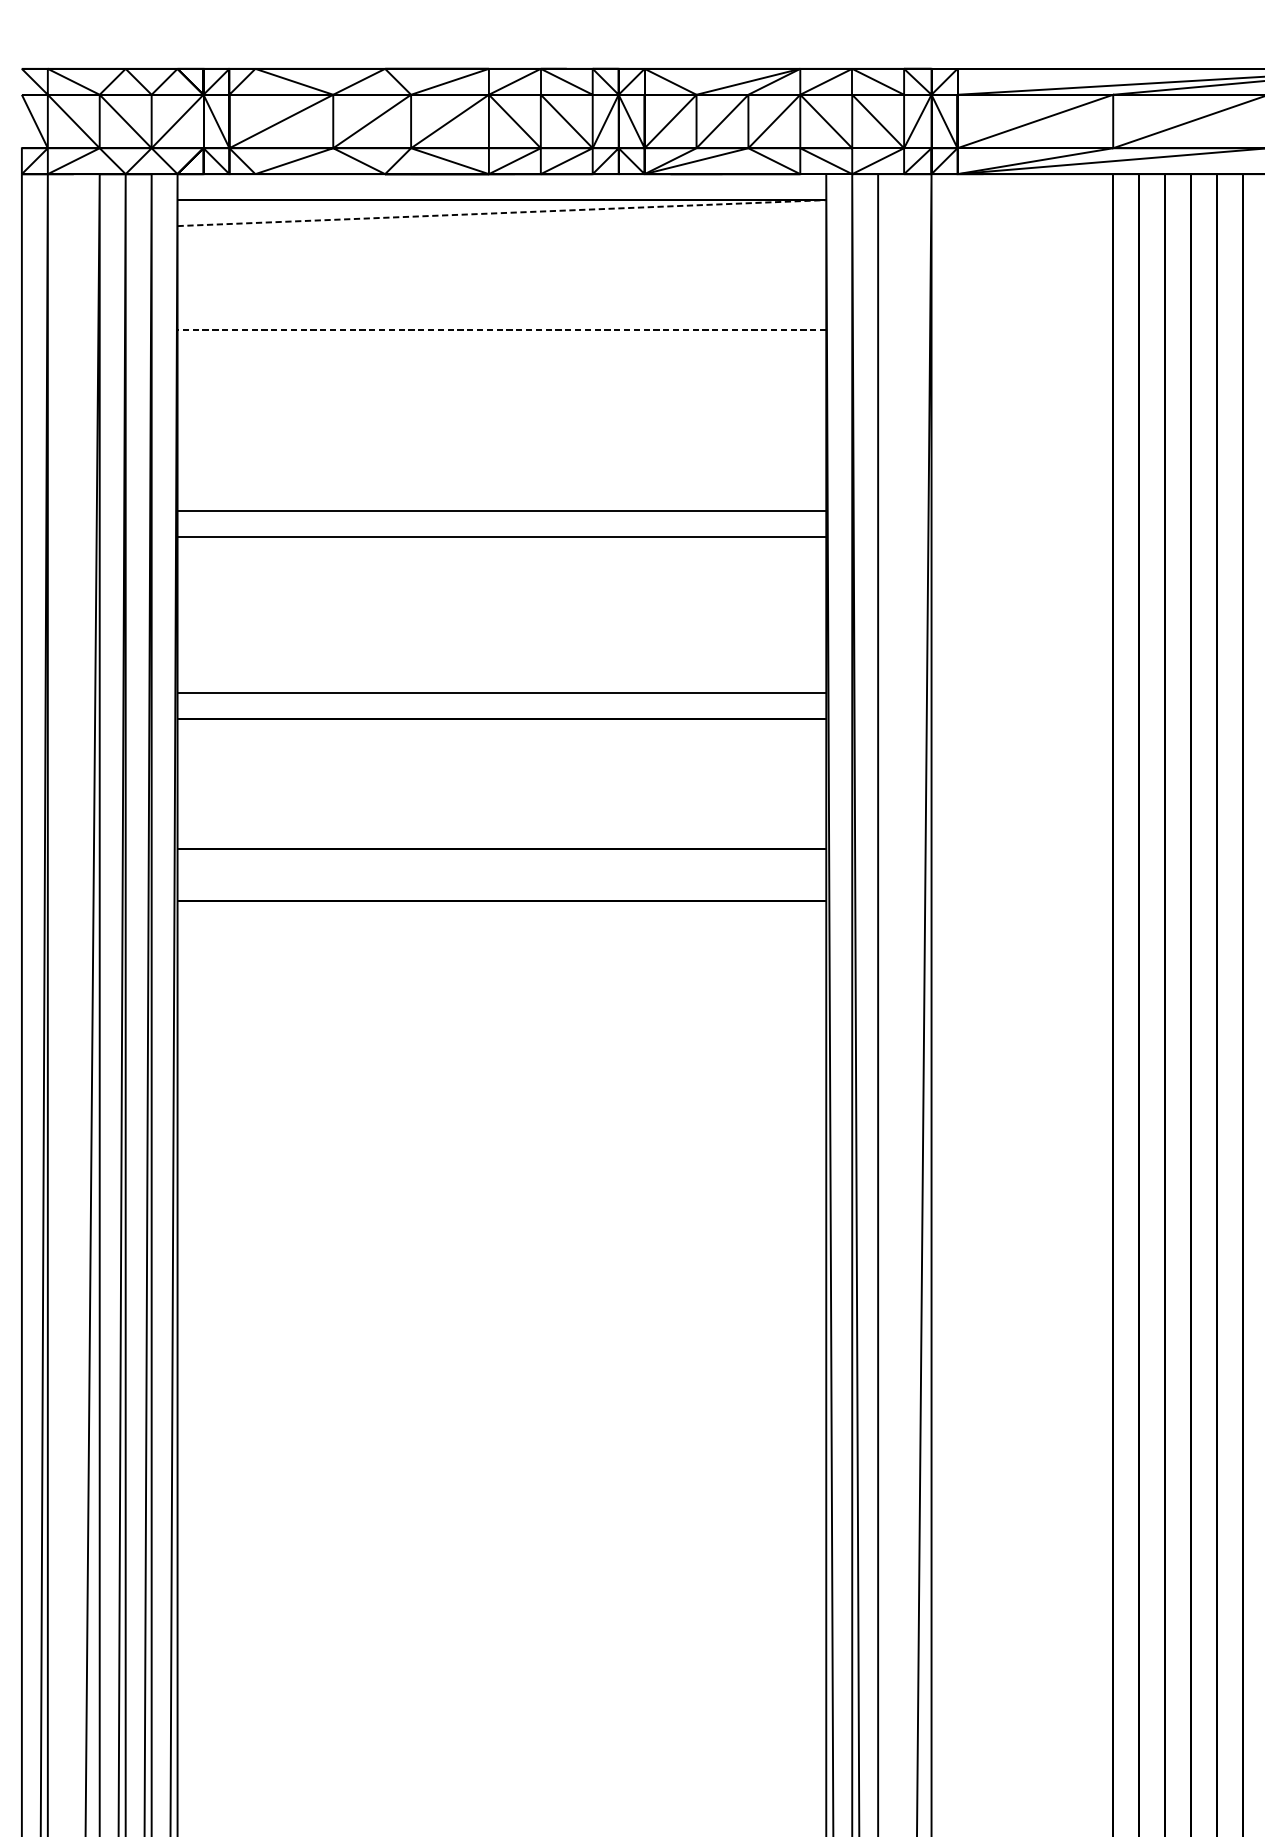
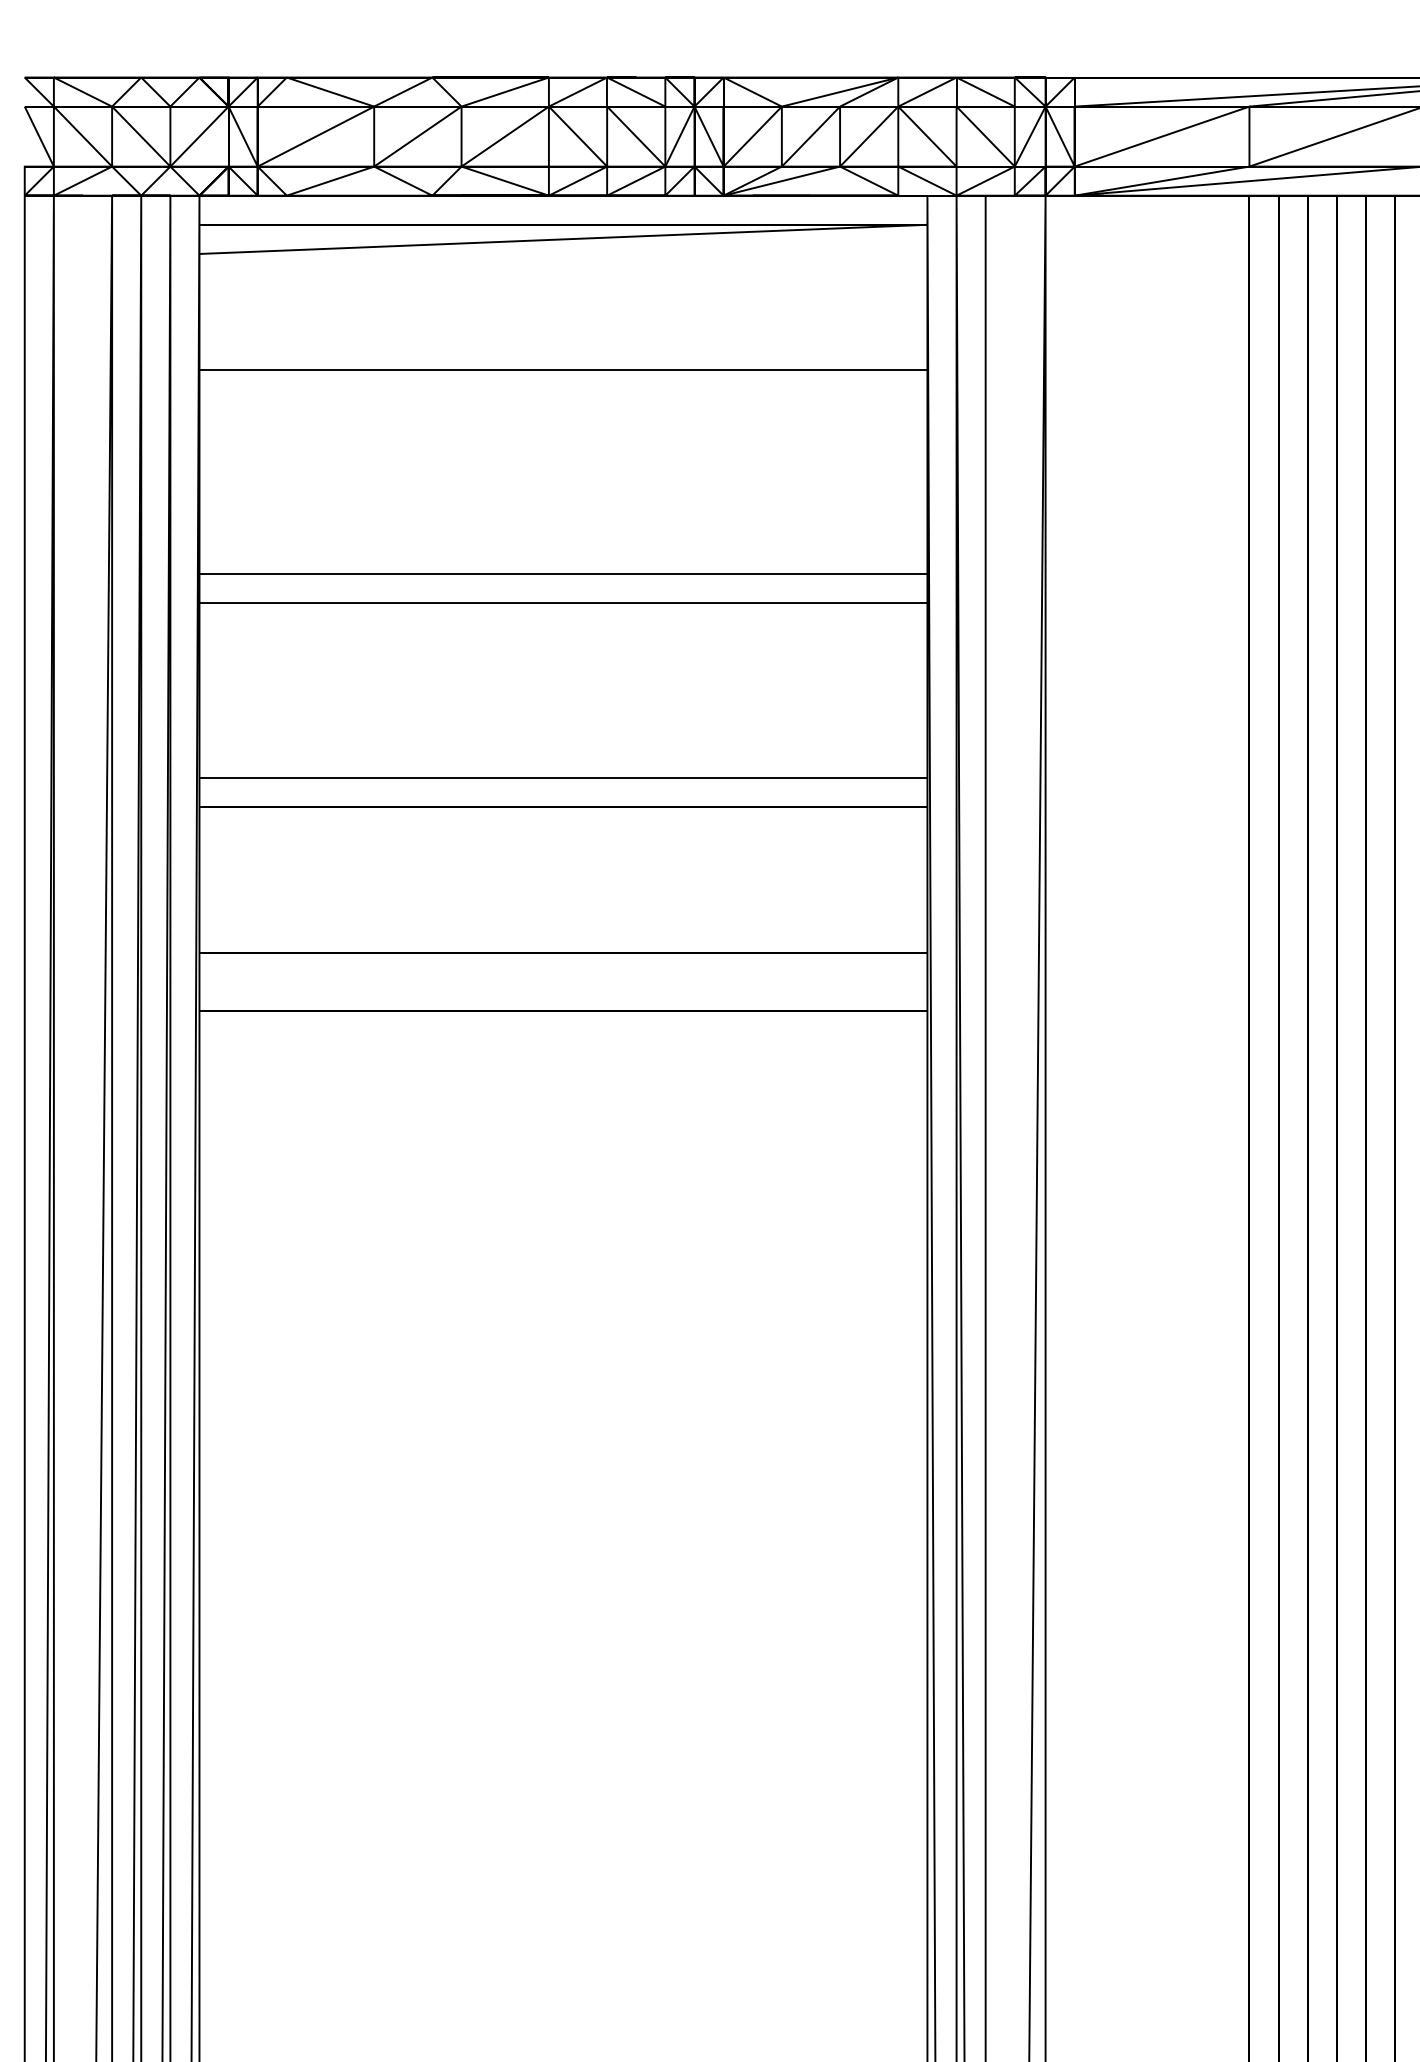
line: (501, 213) -> (563, 239), dashed -> solid
line: (501, 329) -> (563, 370), dashed -> solid

